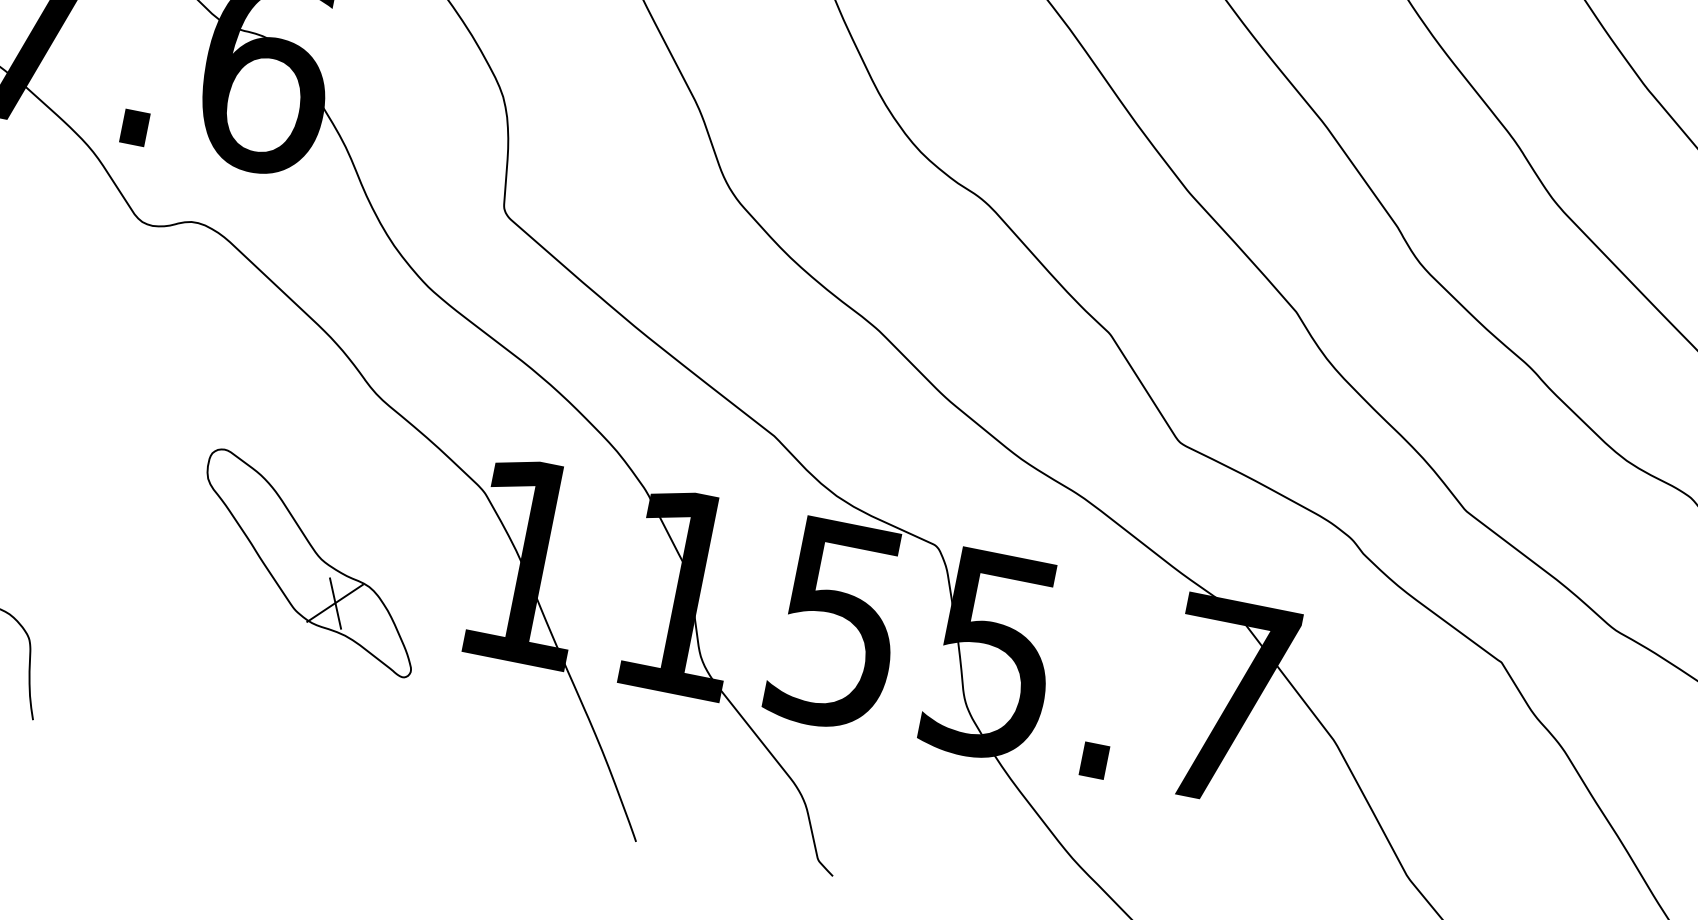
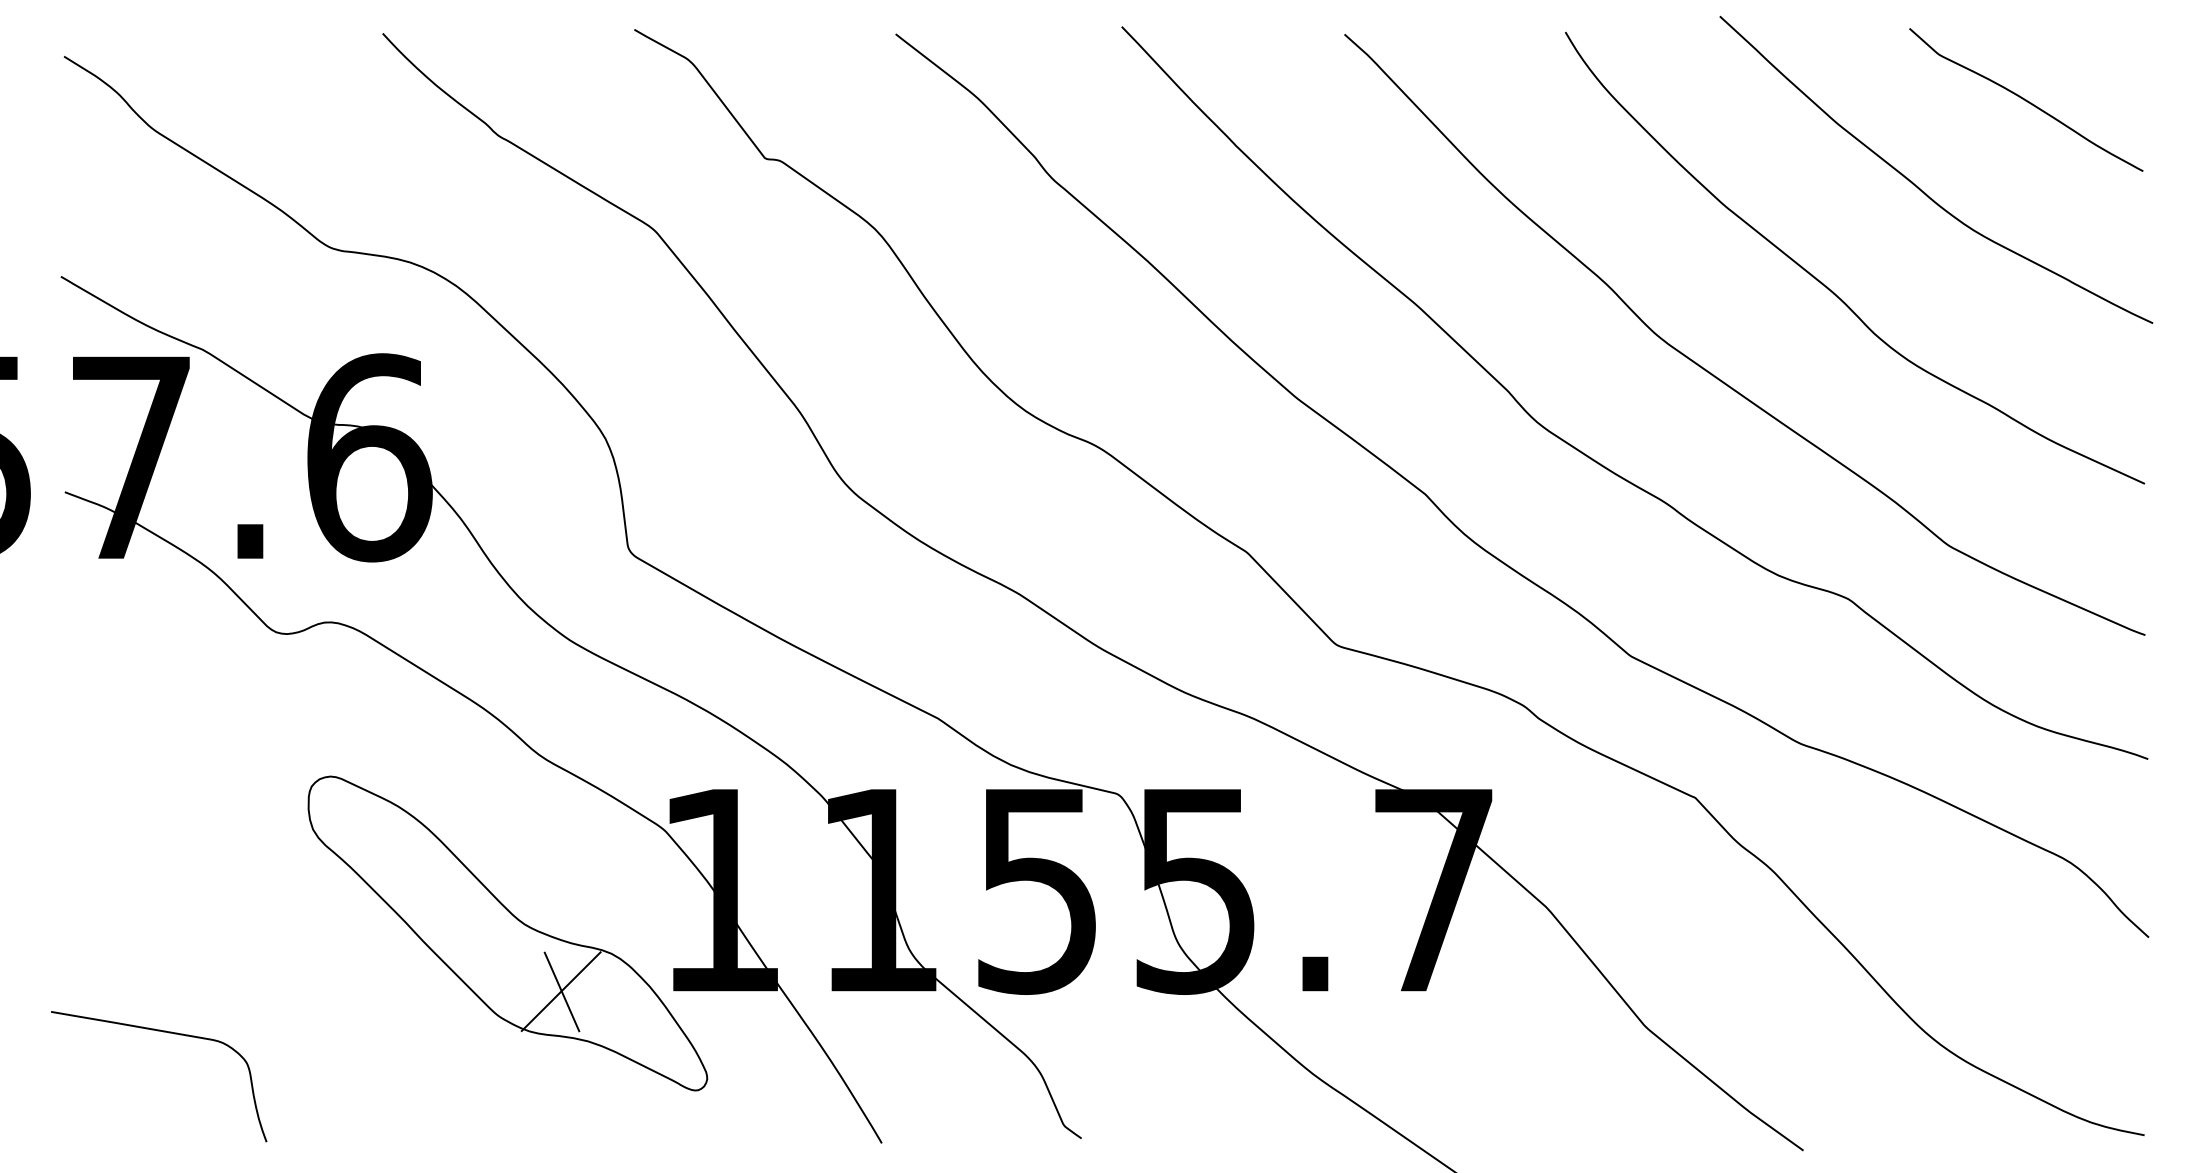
part: (310, 562) -> (507, 933), size x1.67

